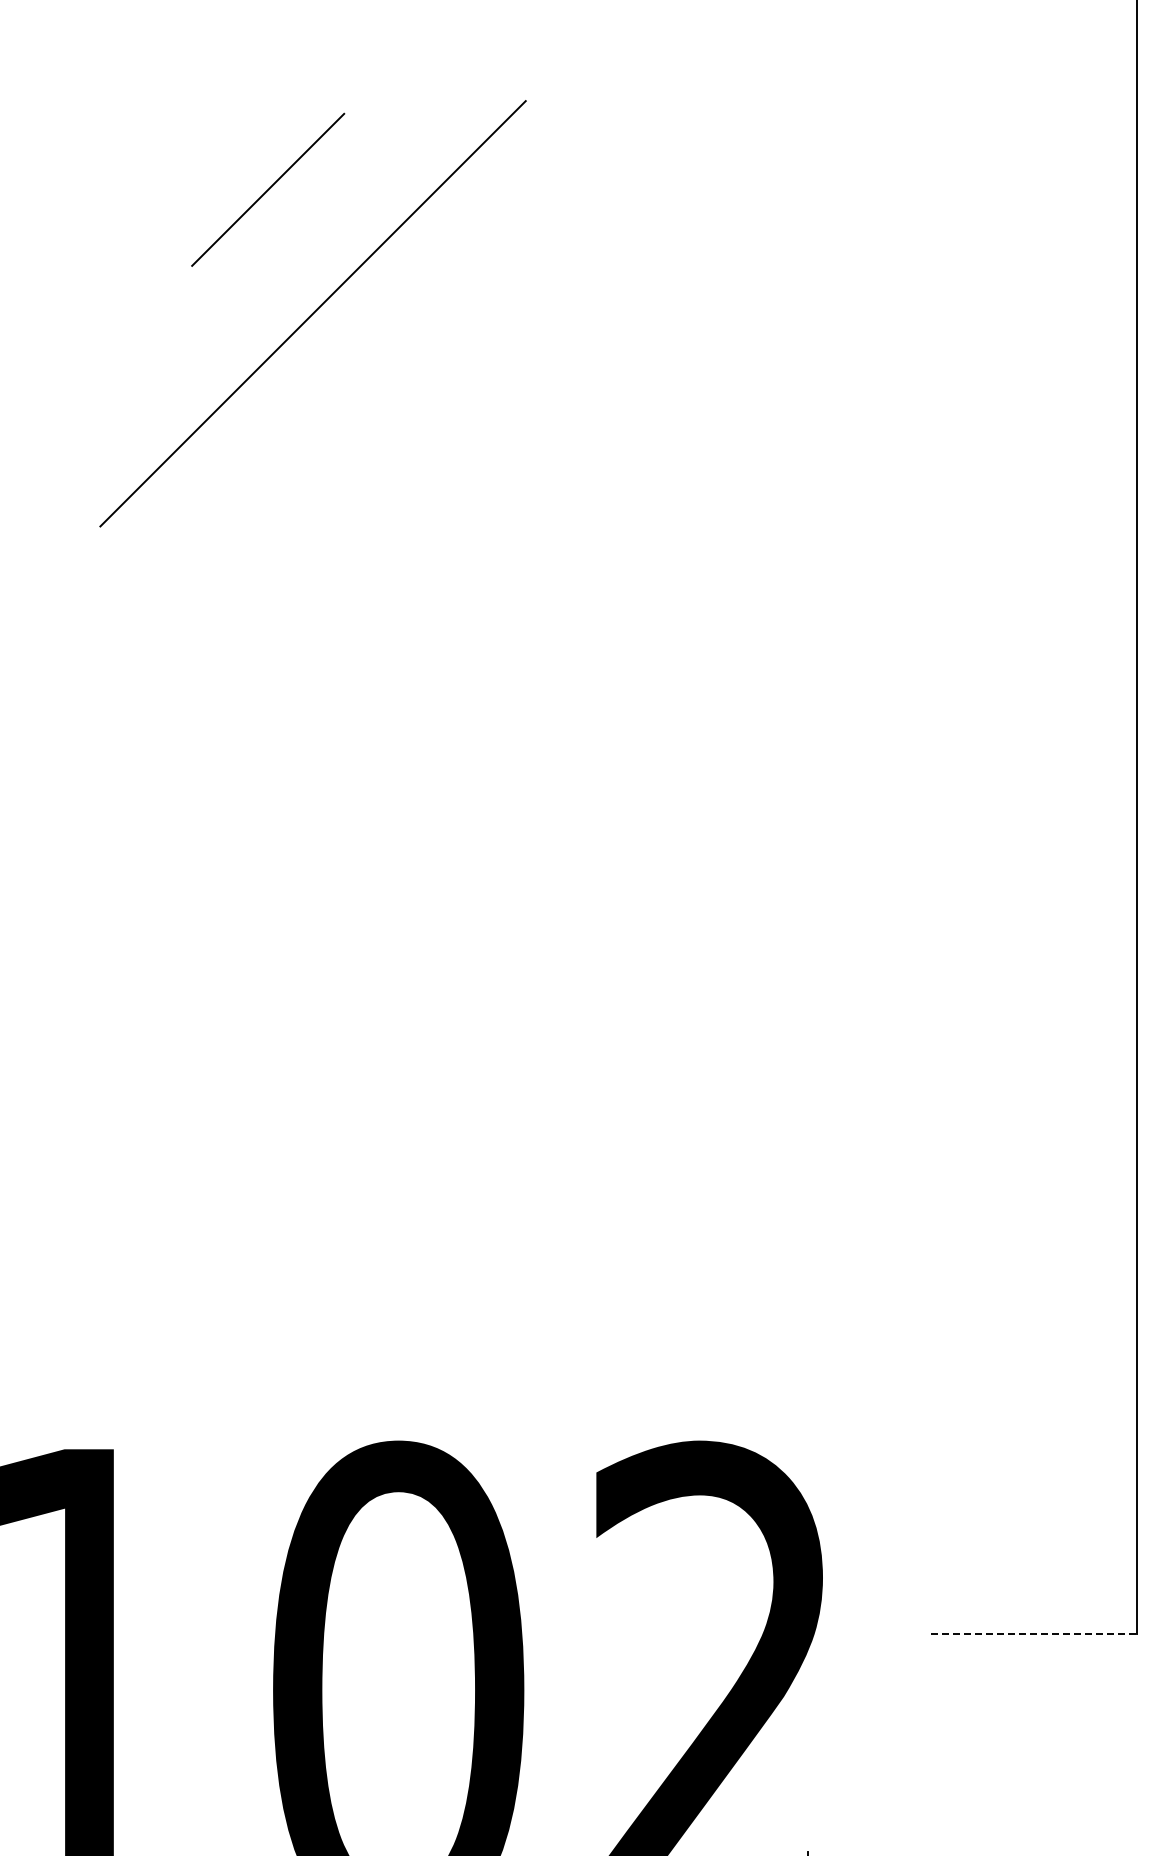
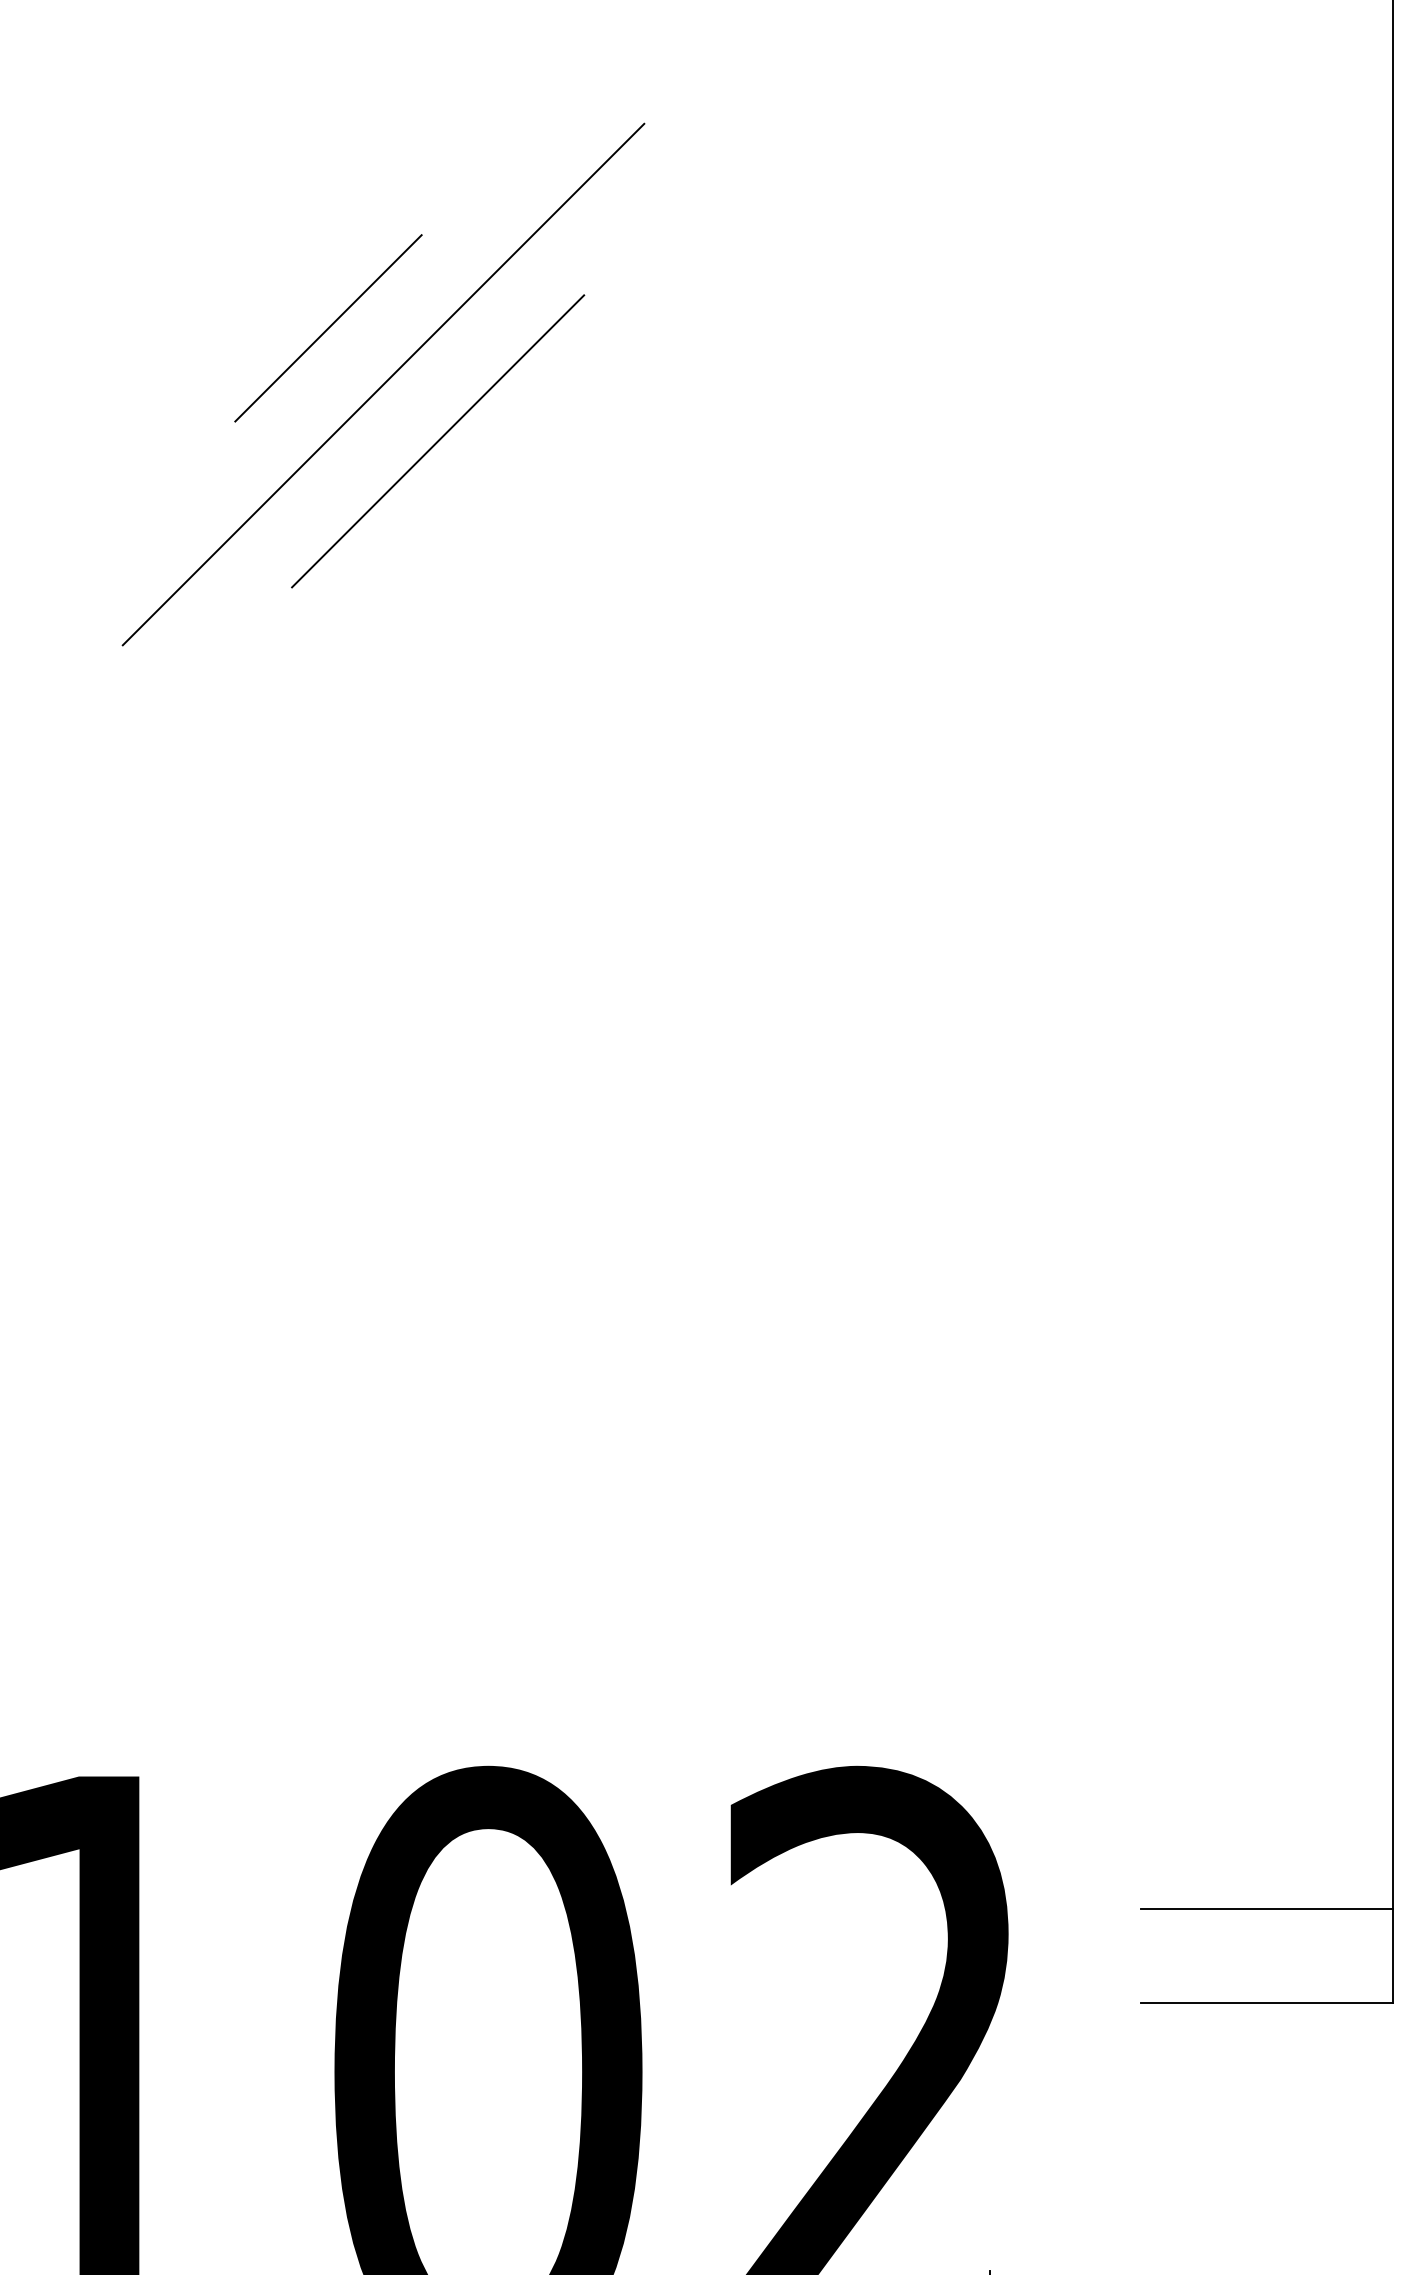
line: (268, 189) -> (328, 327), moved
line: (357, 359) -> (438, 440), added
line: (1033, 1557) -> (1266, 1909), added
line: (1034, 1633) -> (1267, 2002), dashed -> solid

